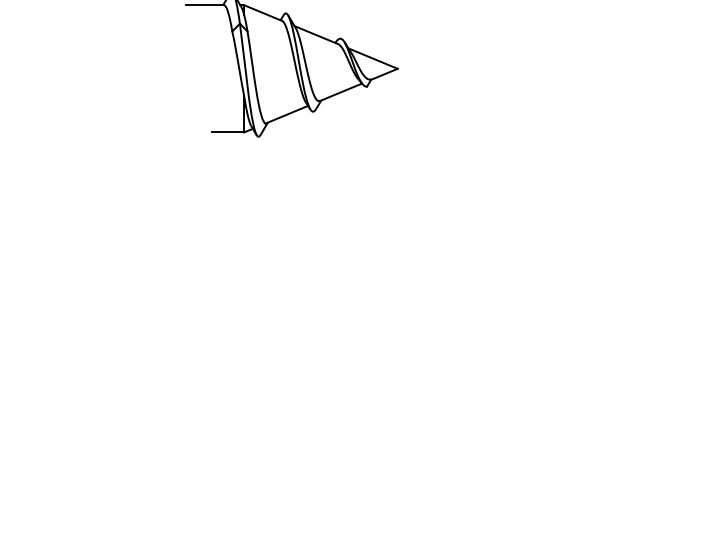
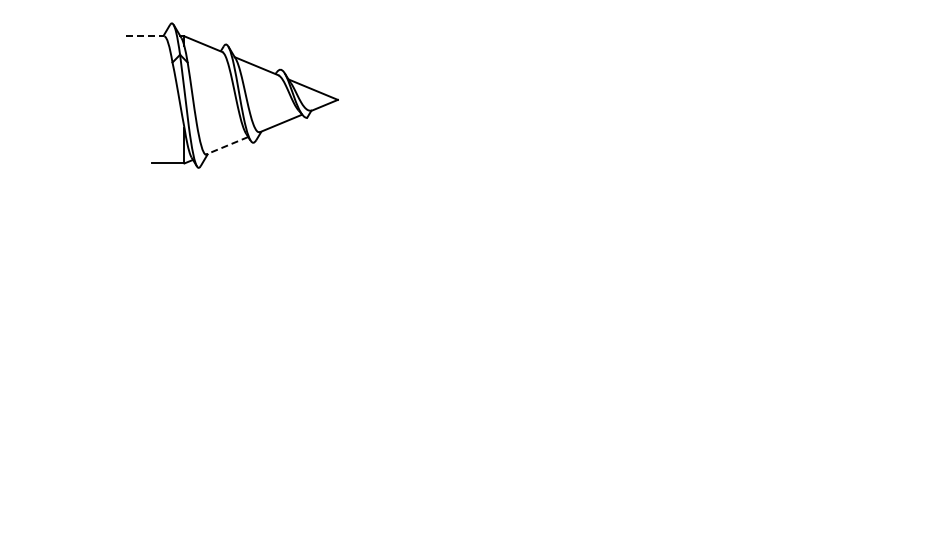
line: (205, 5) -> (145, 36), solid -> dashed
line: (286, 115) -> (226, 146), solid -> dashed

